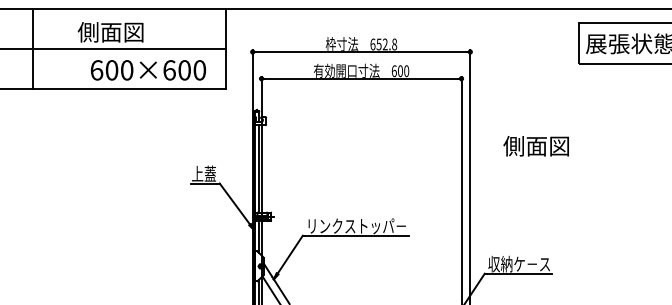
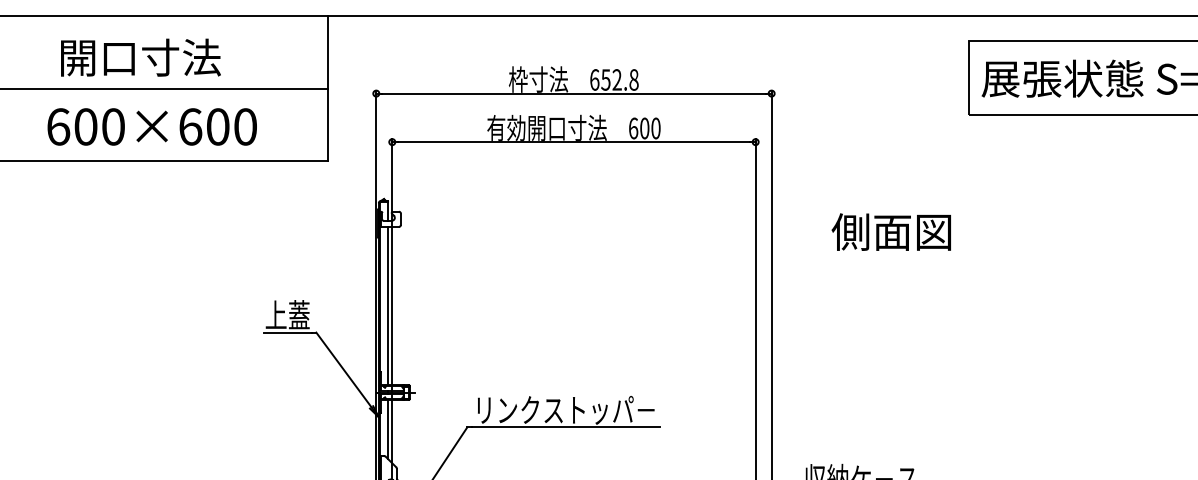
text: (122, 31) -> (139, 56), 側面図 -> 開口寸法
text: (148, 70) -> (152, 127), moved
text: (535, 146) -> (890, 232), moved

